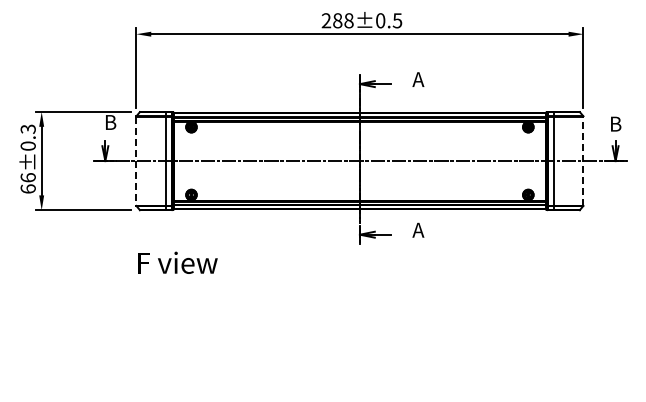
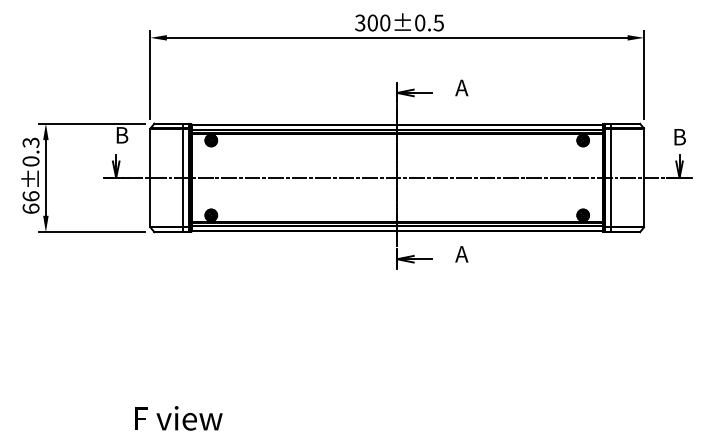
text: (337, 20) -> (372, 22), 288±0.5 -> 300±0.5
line: (136, 161) -> (150, 178), dashed -> solid
line: (583, 161) -> (644, 178), dashed -> solid
text: (177, 262) -> (178, 417), moved

